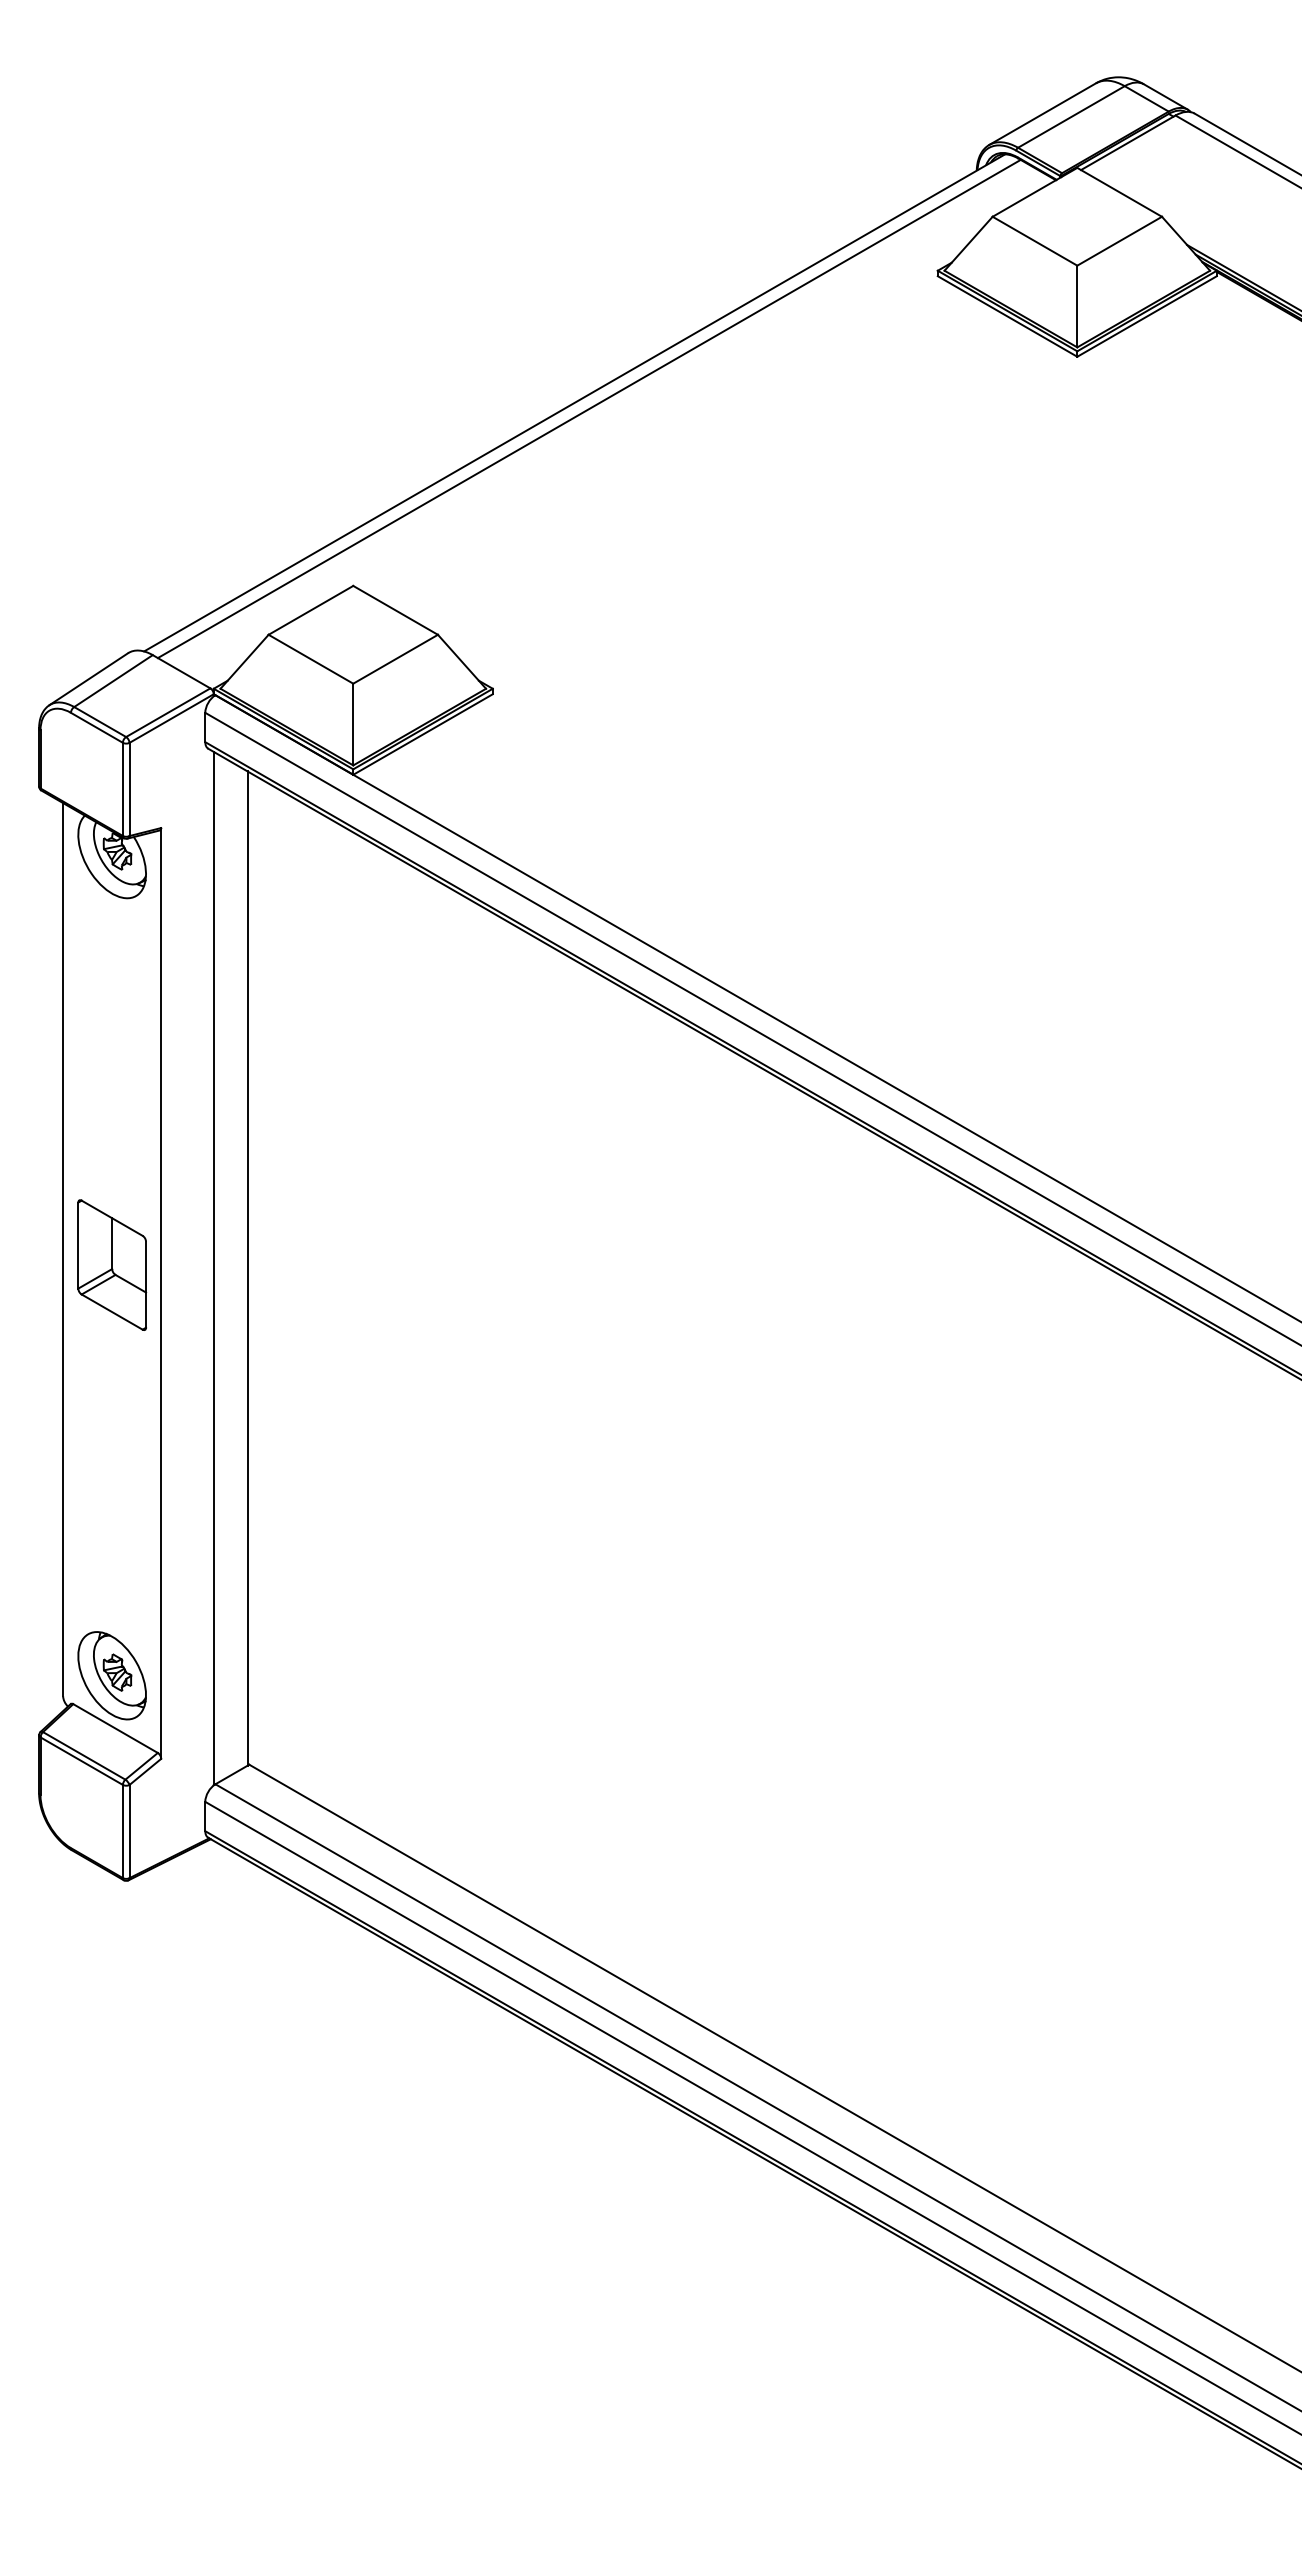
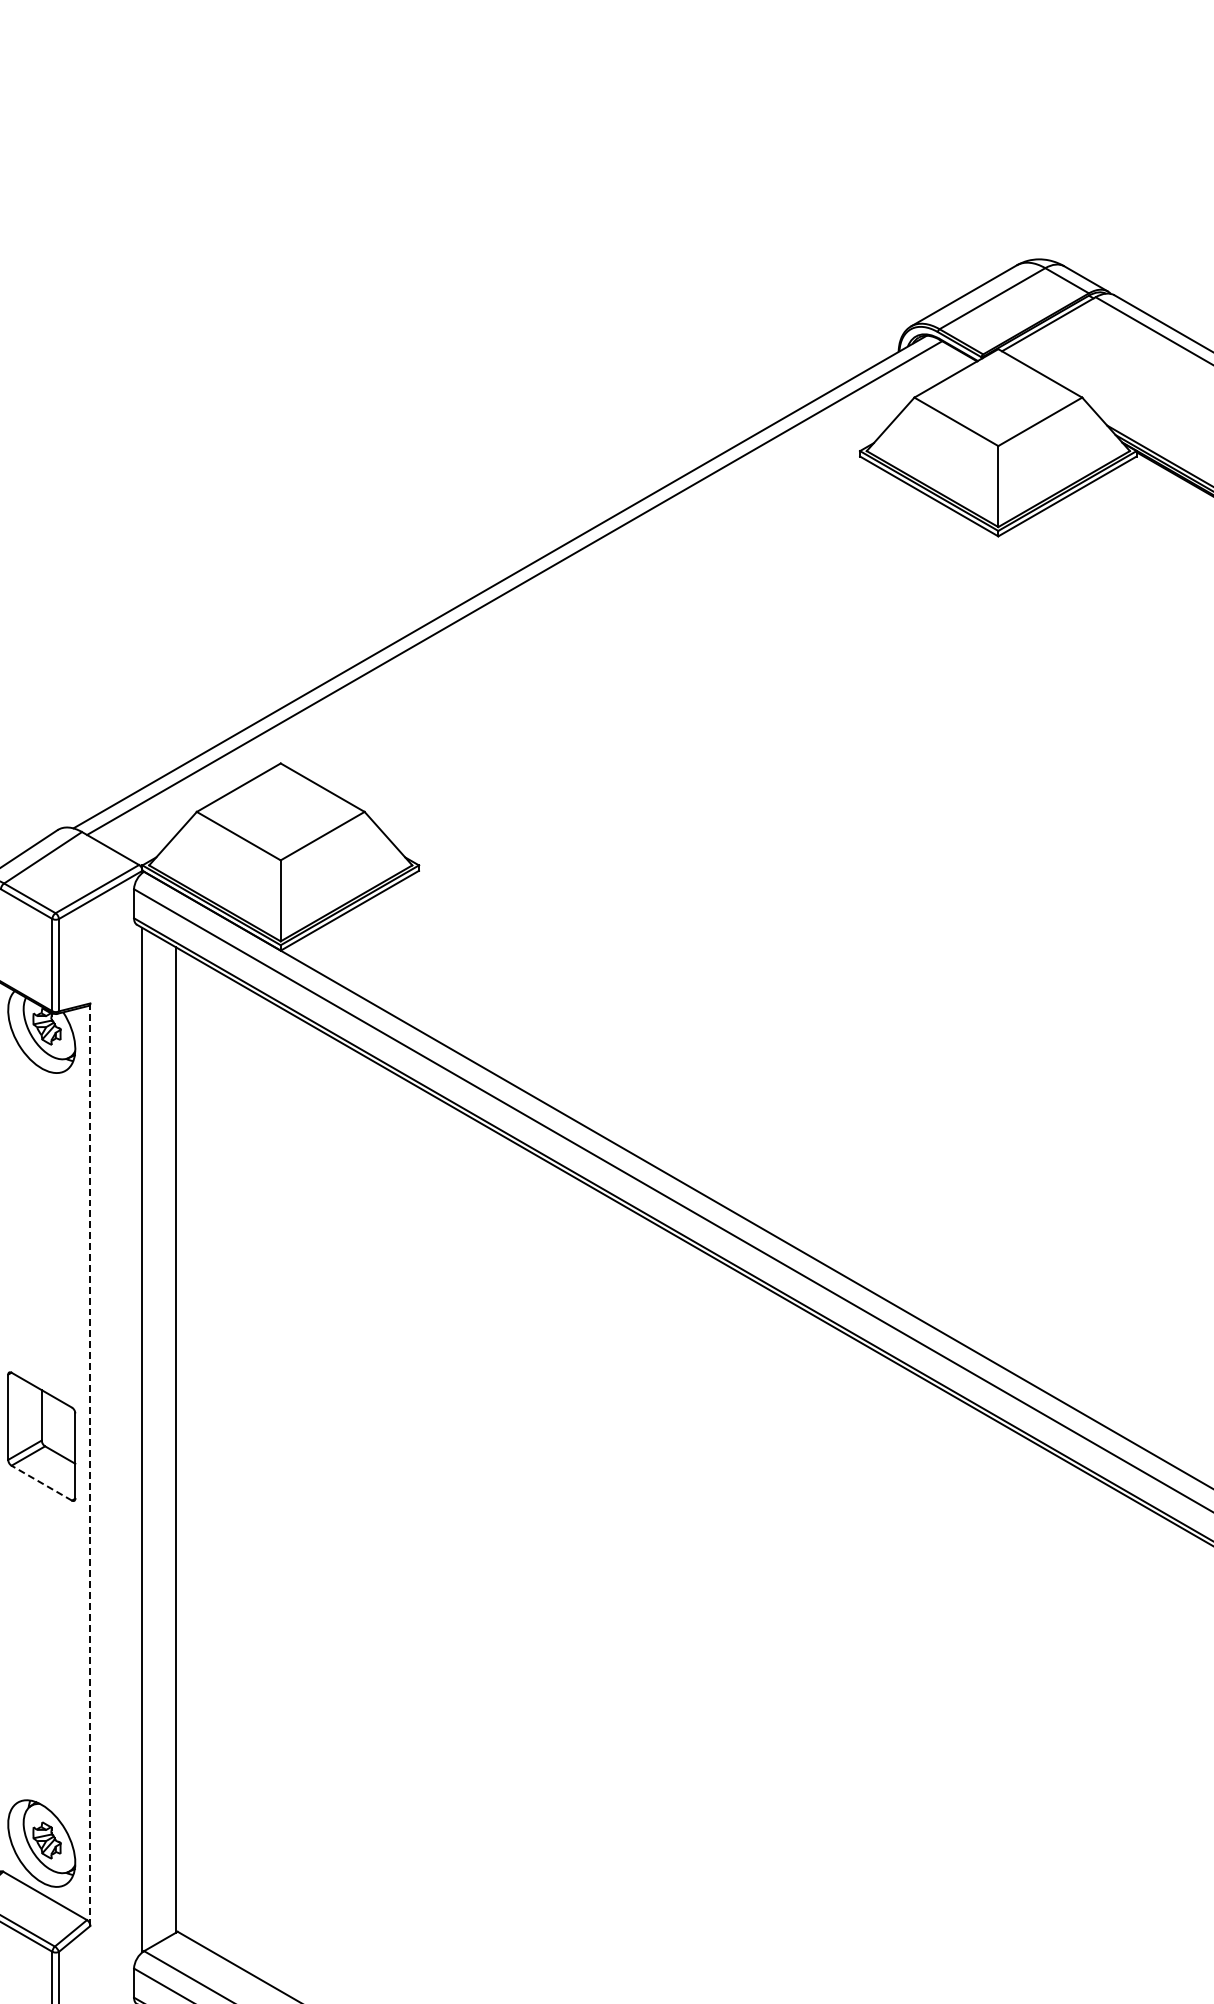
line: (161, 1292) -> (90, 1463), solid -> dashed
line: (111, 1311) -> (41, 1482), solid -> dashed

